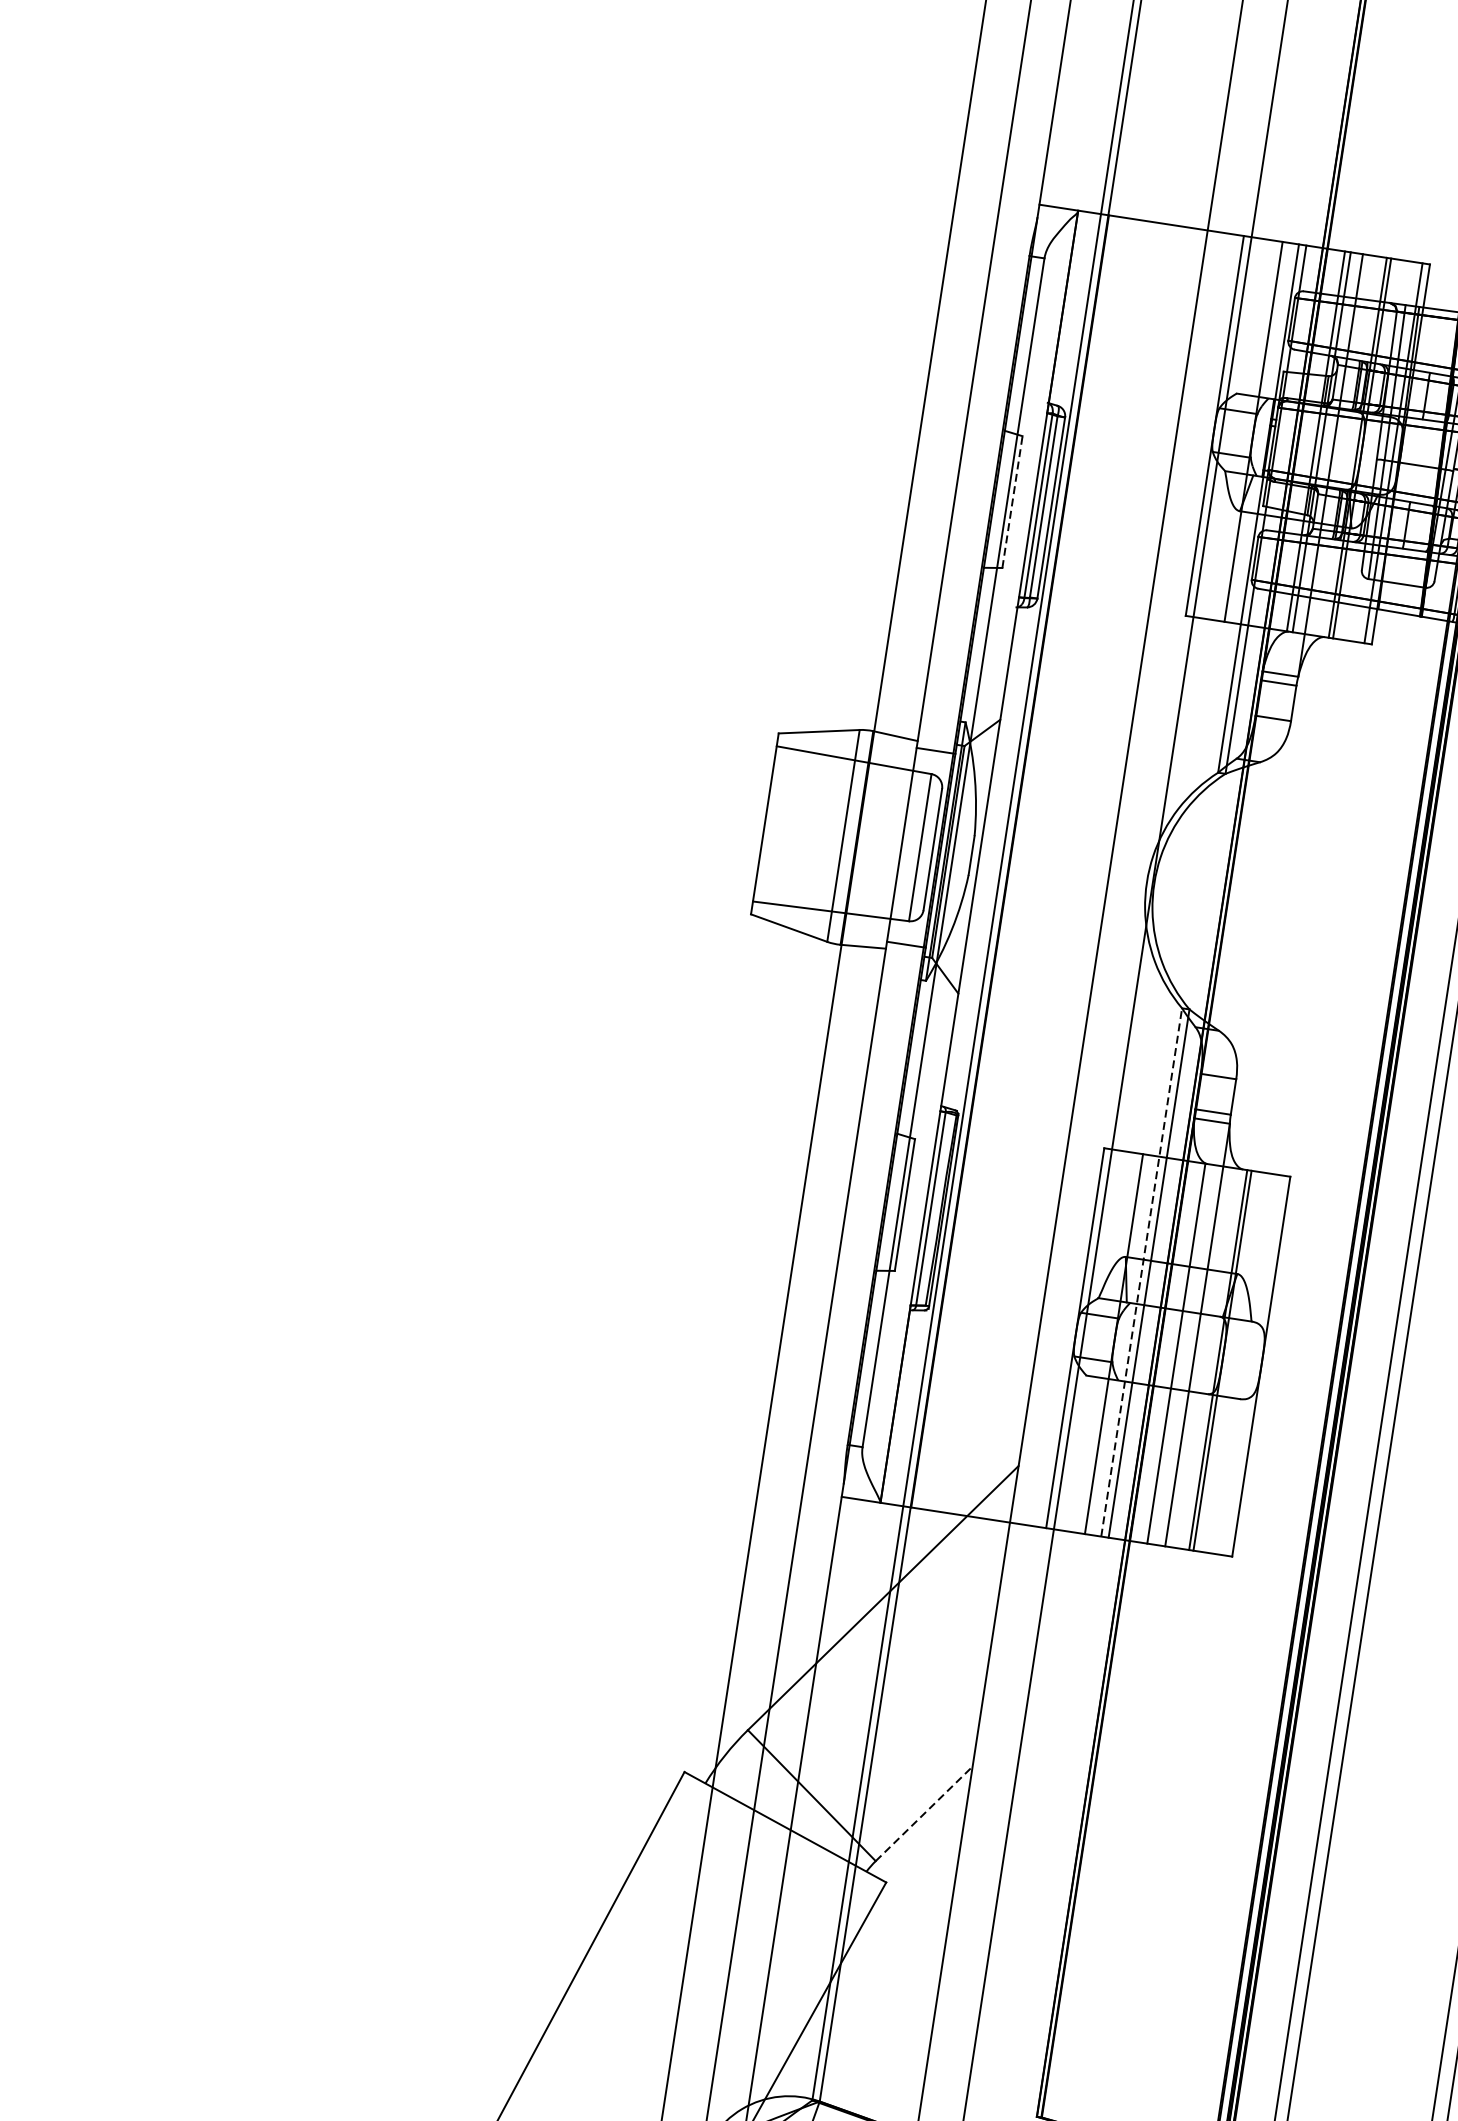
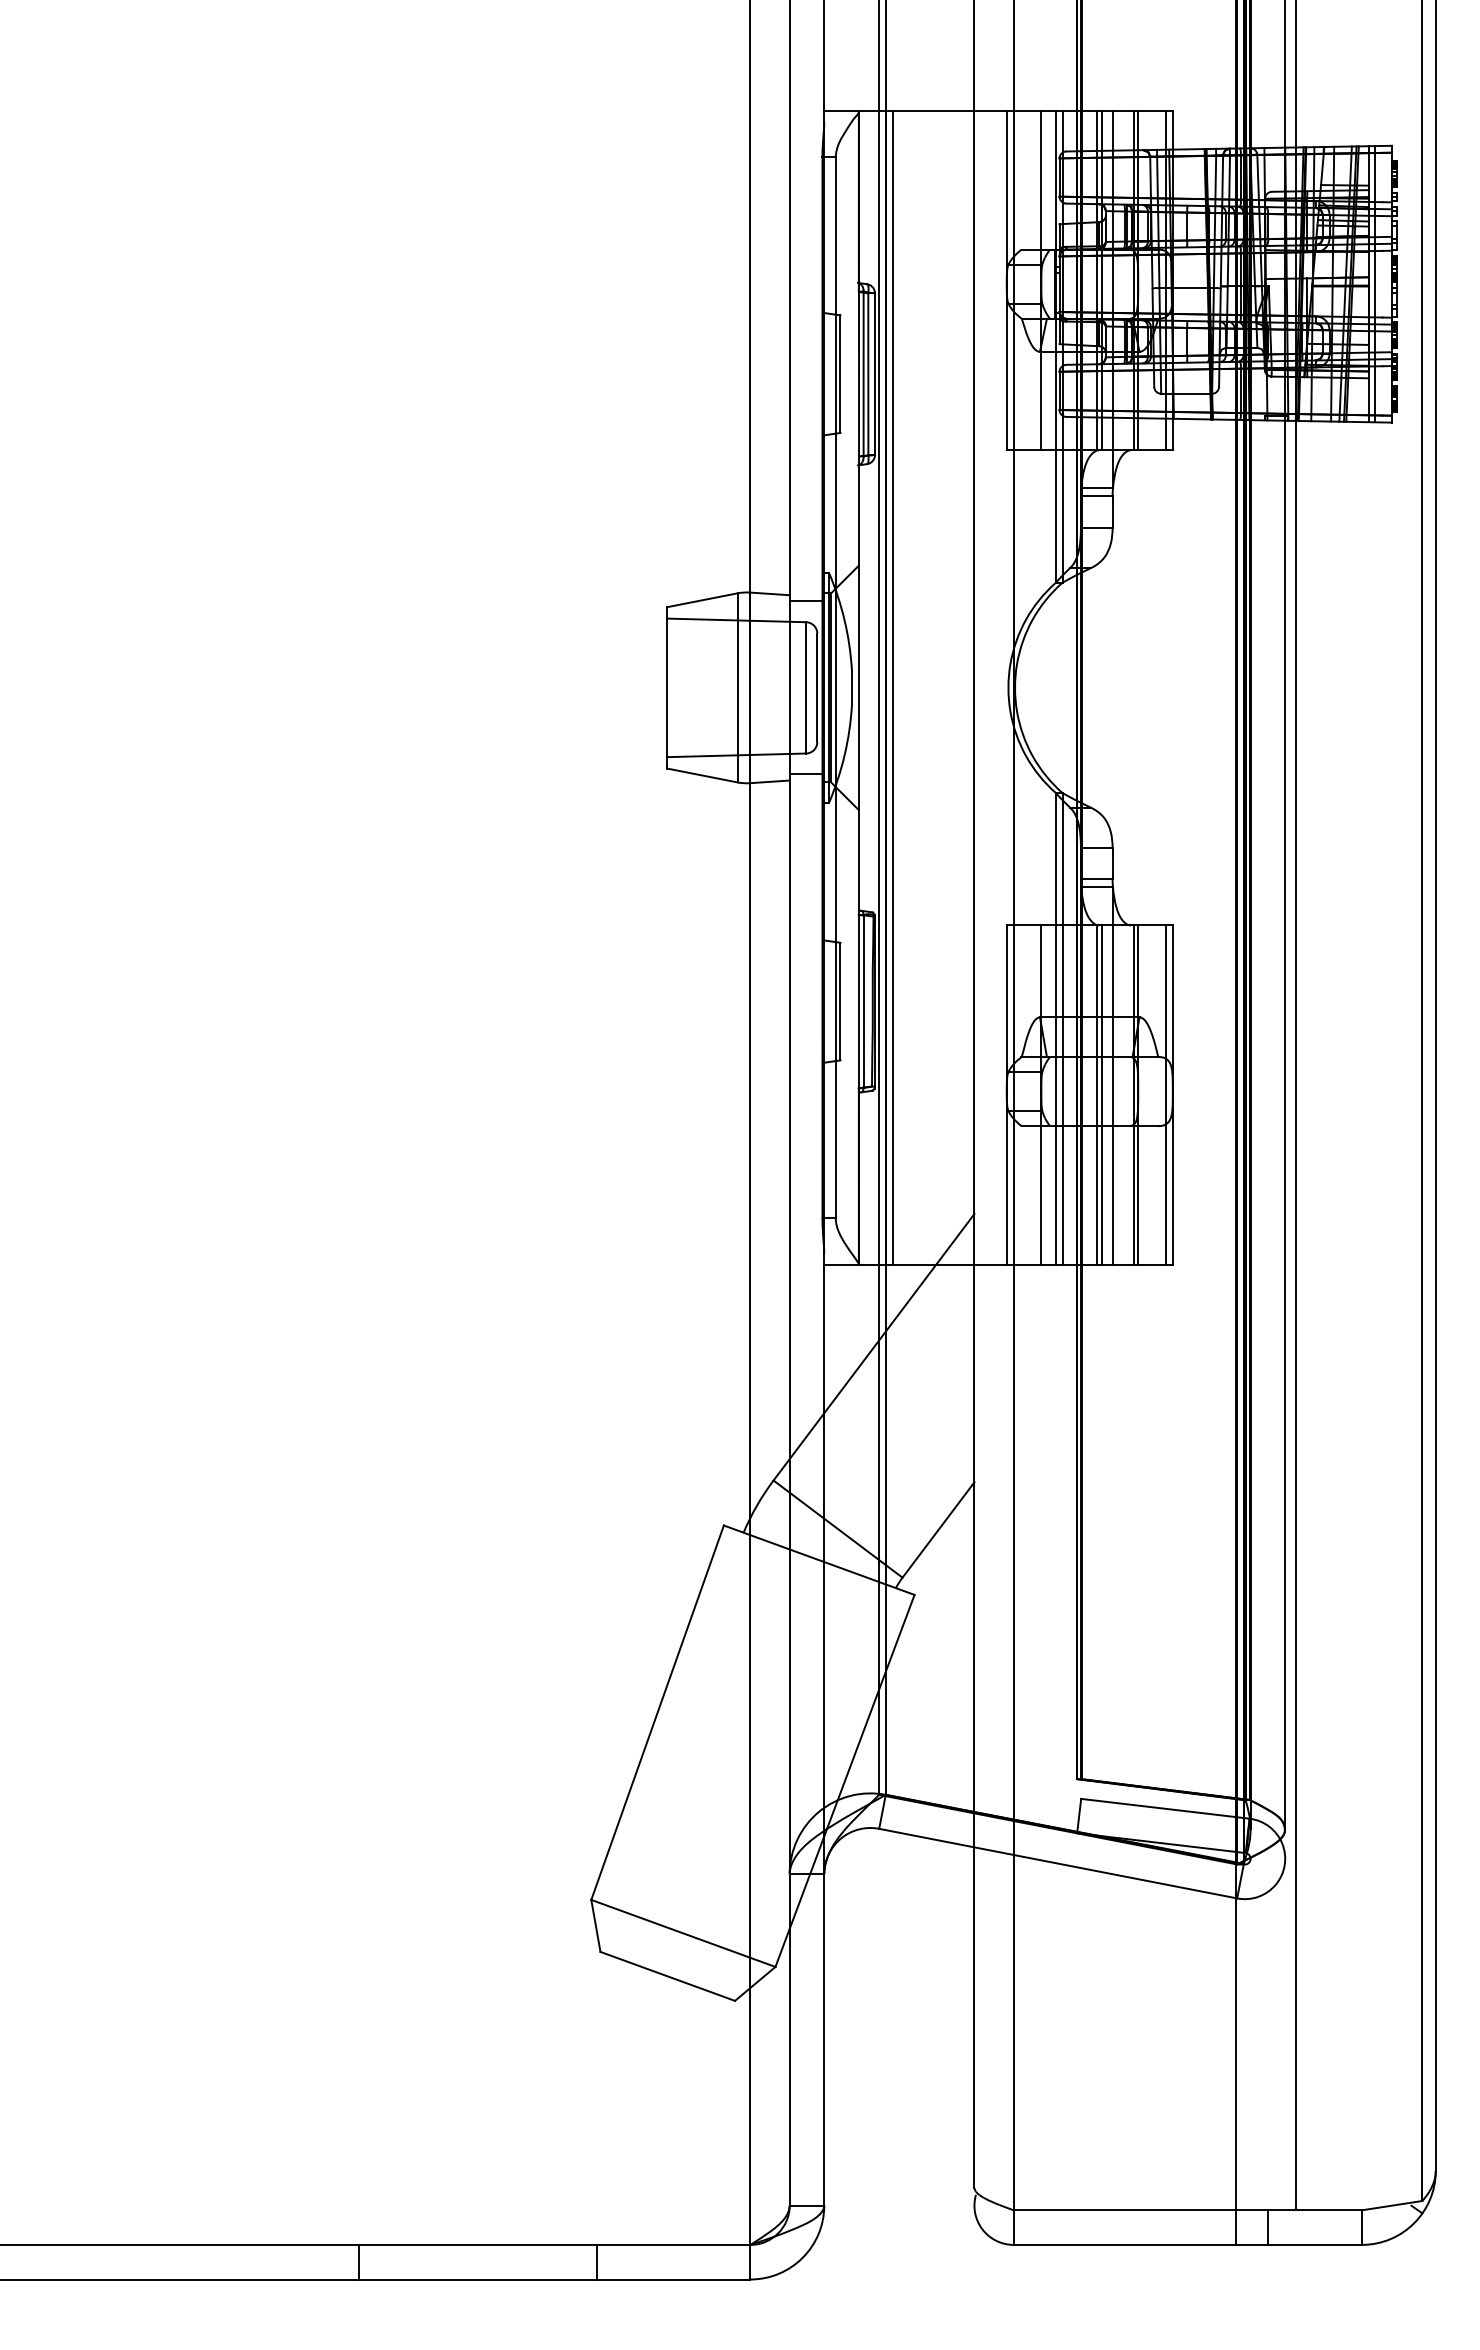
line: (1012, 502) -> (840, 374), dashed -> solid
line: (1017, 862) -> (892, 687), added
line: (1141, 1272) -> (1055, 1028), dashed -> solid
line: (1182, 1354) -> (1102, 1094), added
line: (1254, 1365) -> (1166, 1094), added
line: (924, 1813) -> (938, 1529), dashed -> solid

